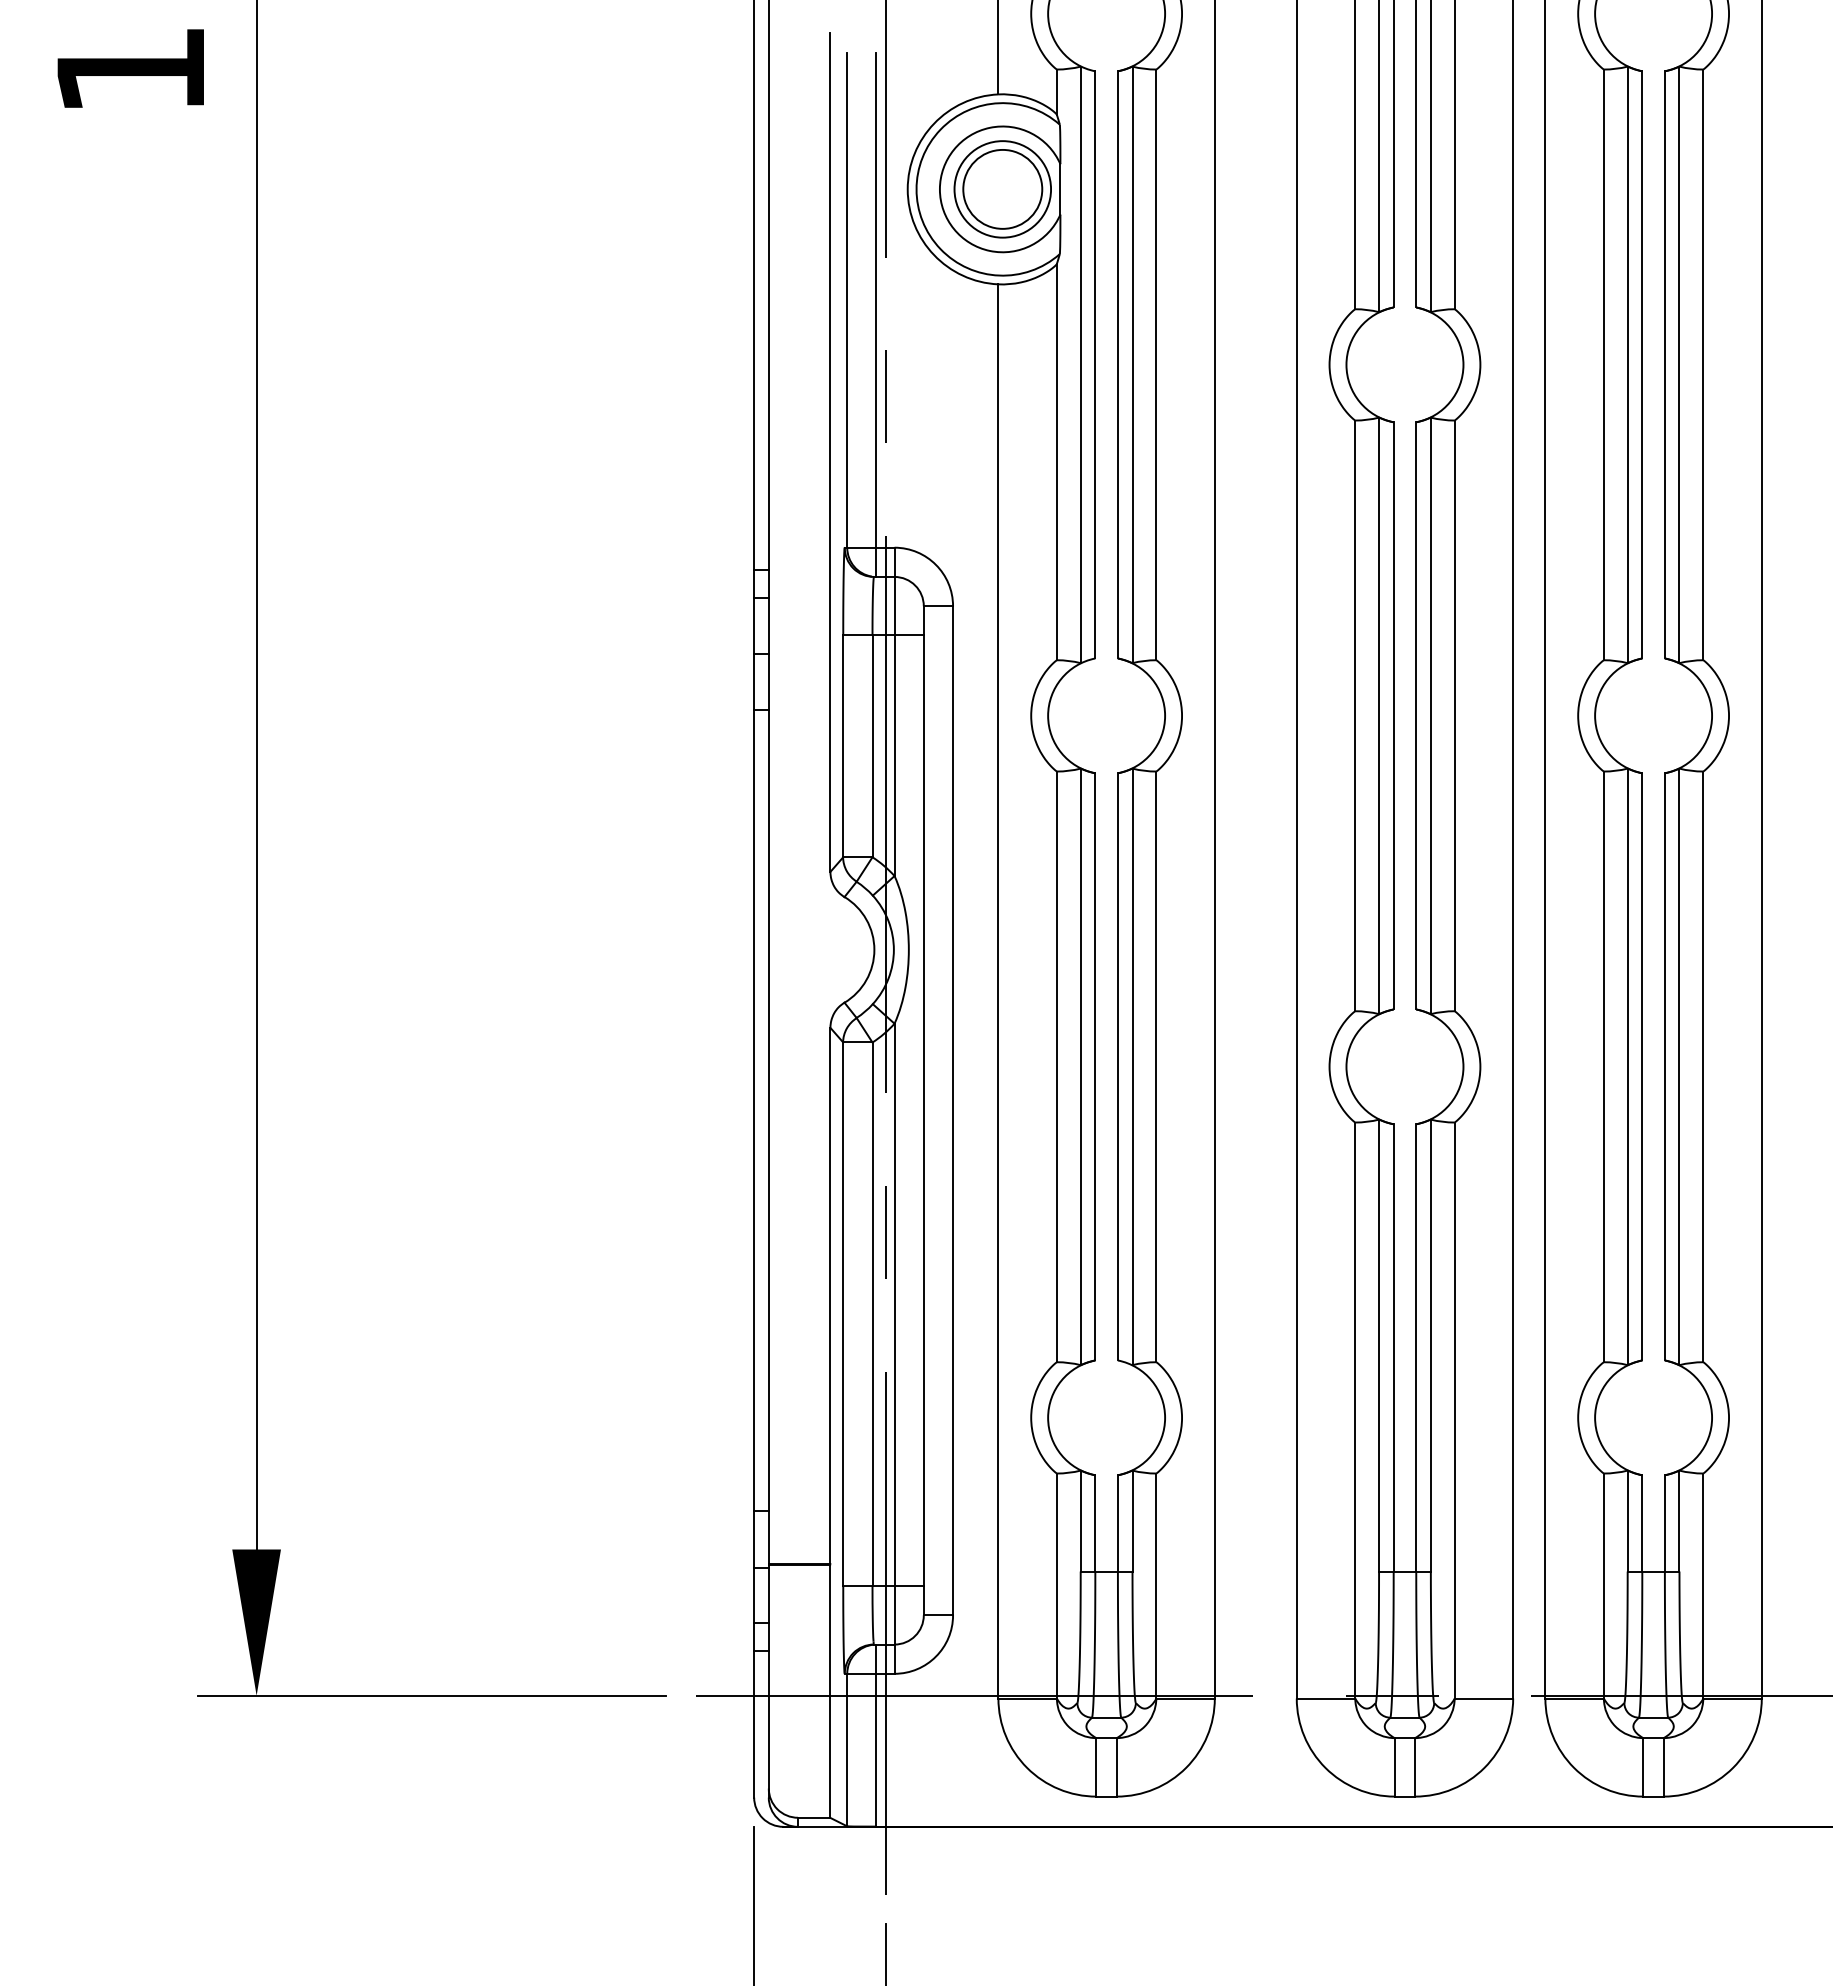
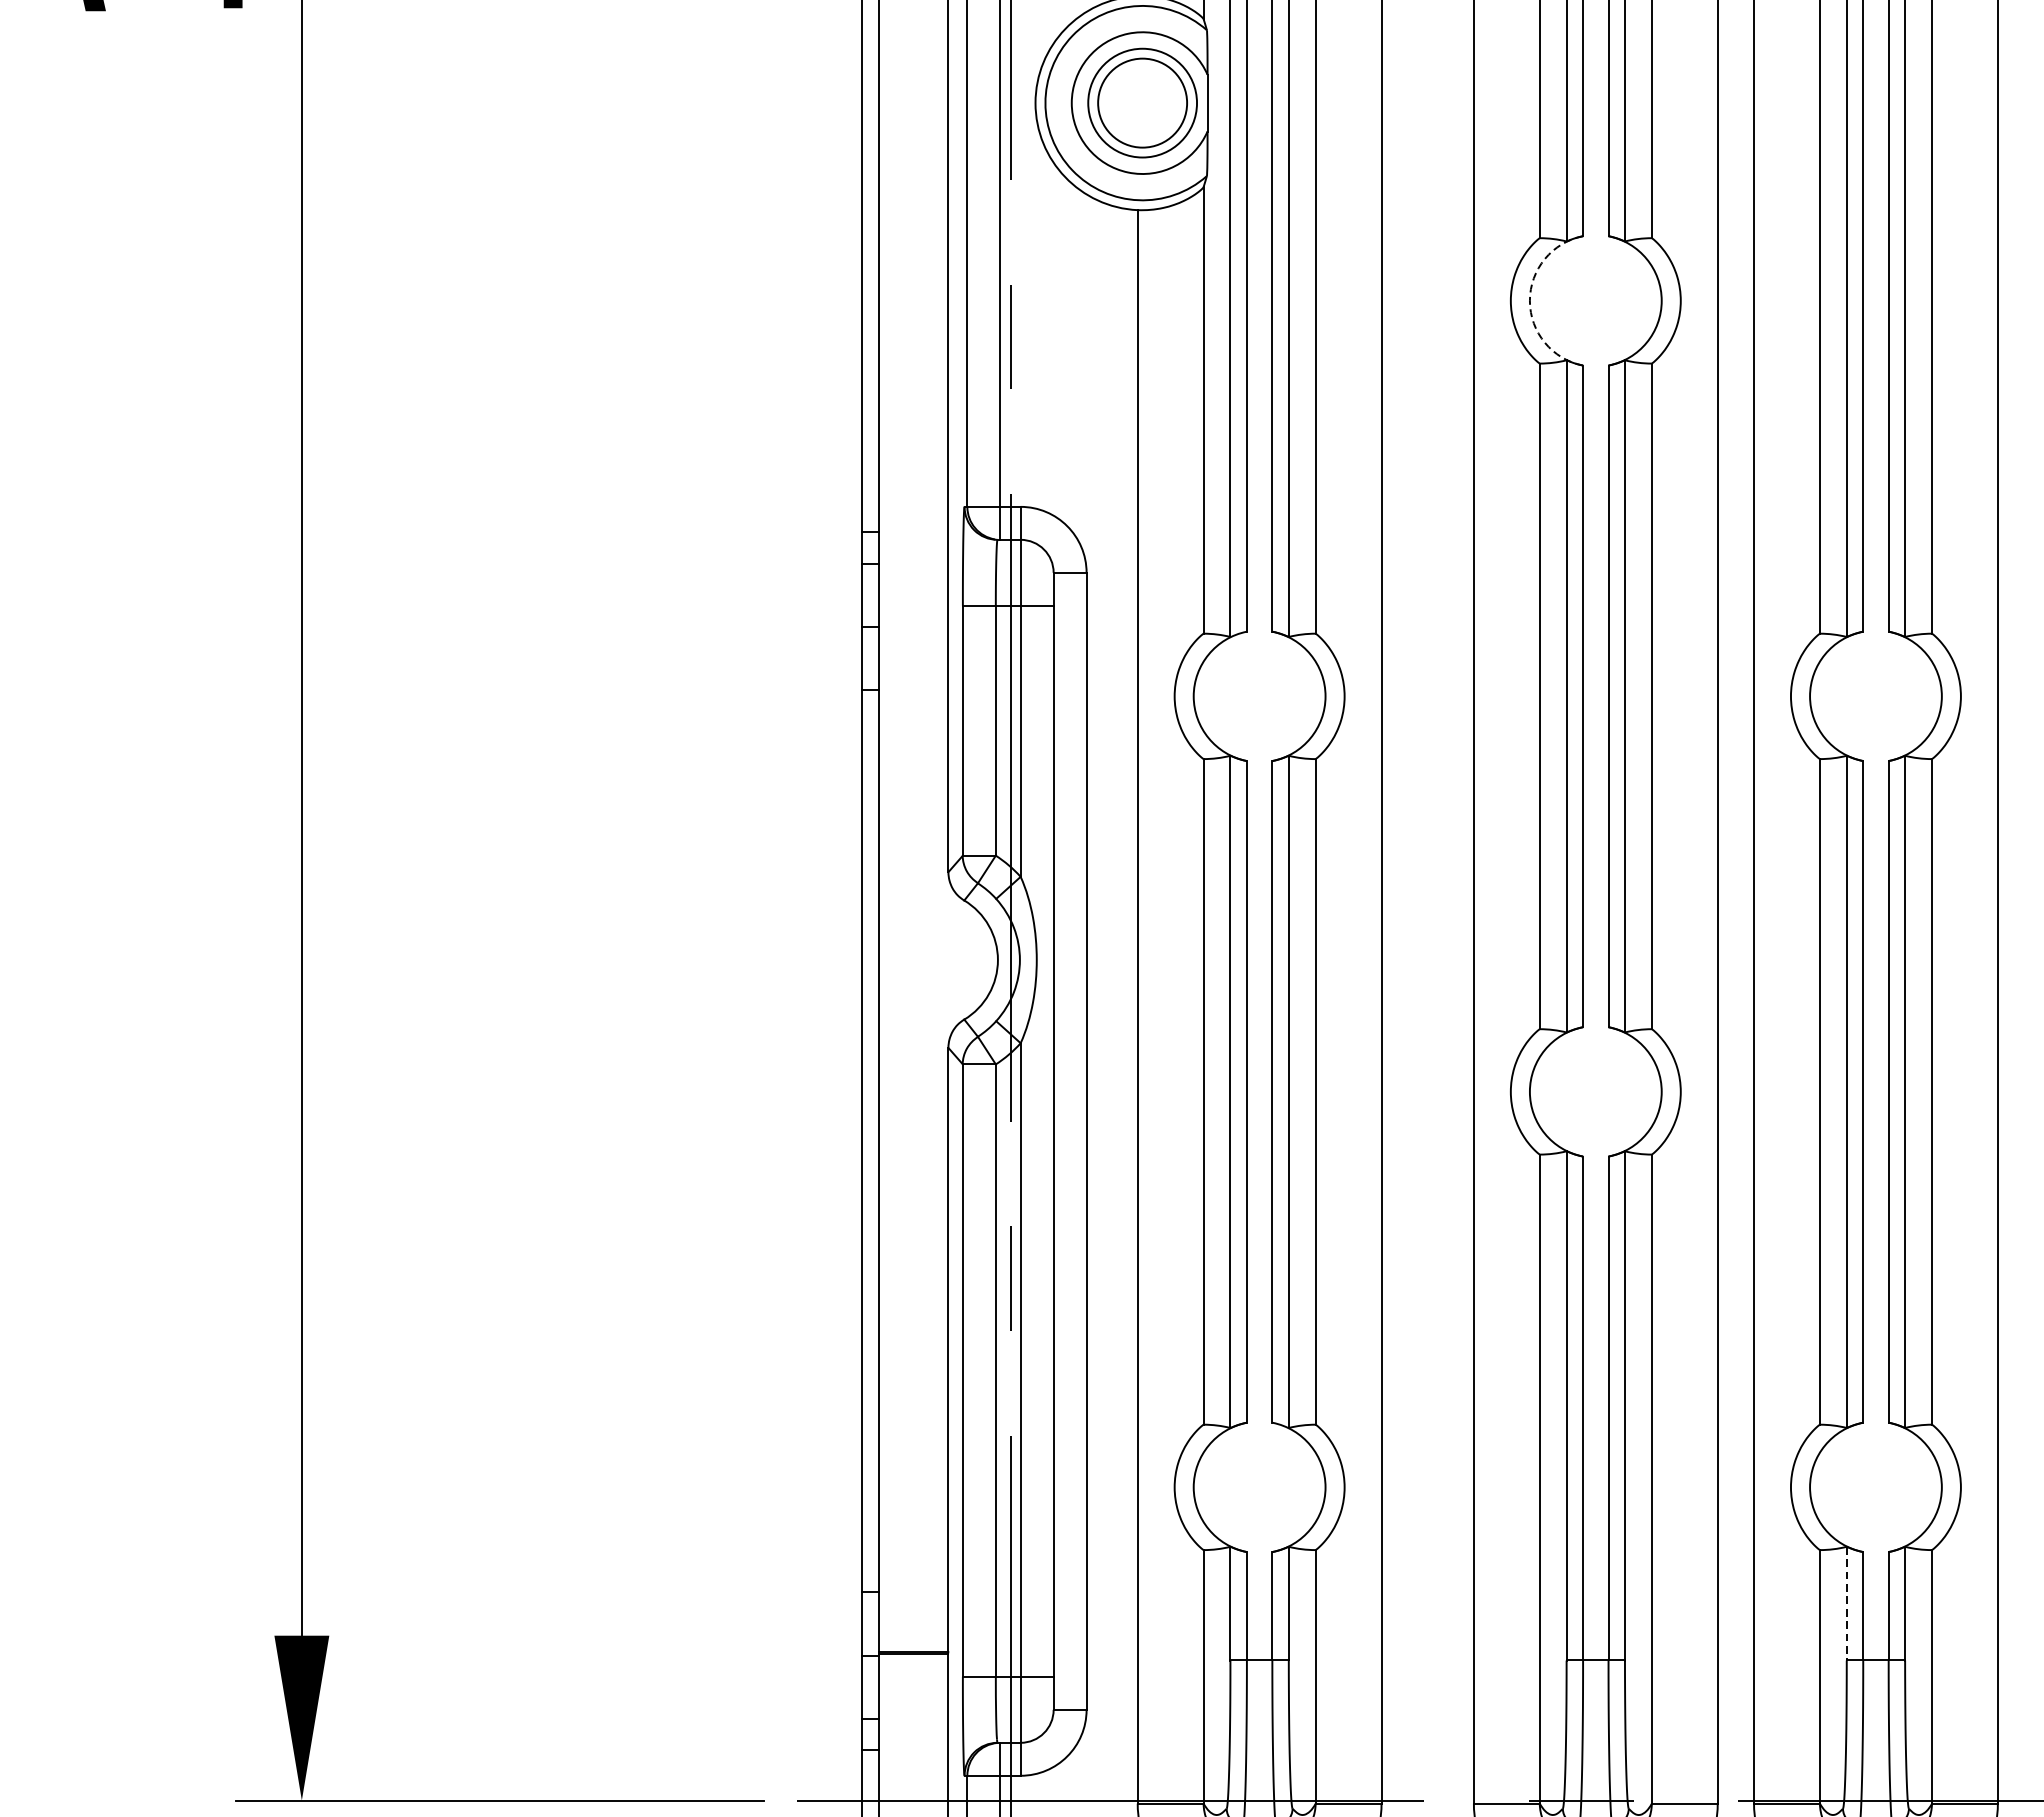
arc: (1346, 364) -> (1529, 300), solid -> dashed
line: (1627, 1521) -> (1846, 1604), solid -> dashed

